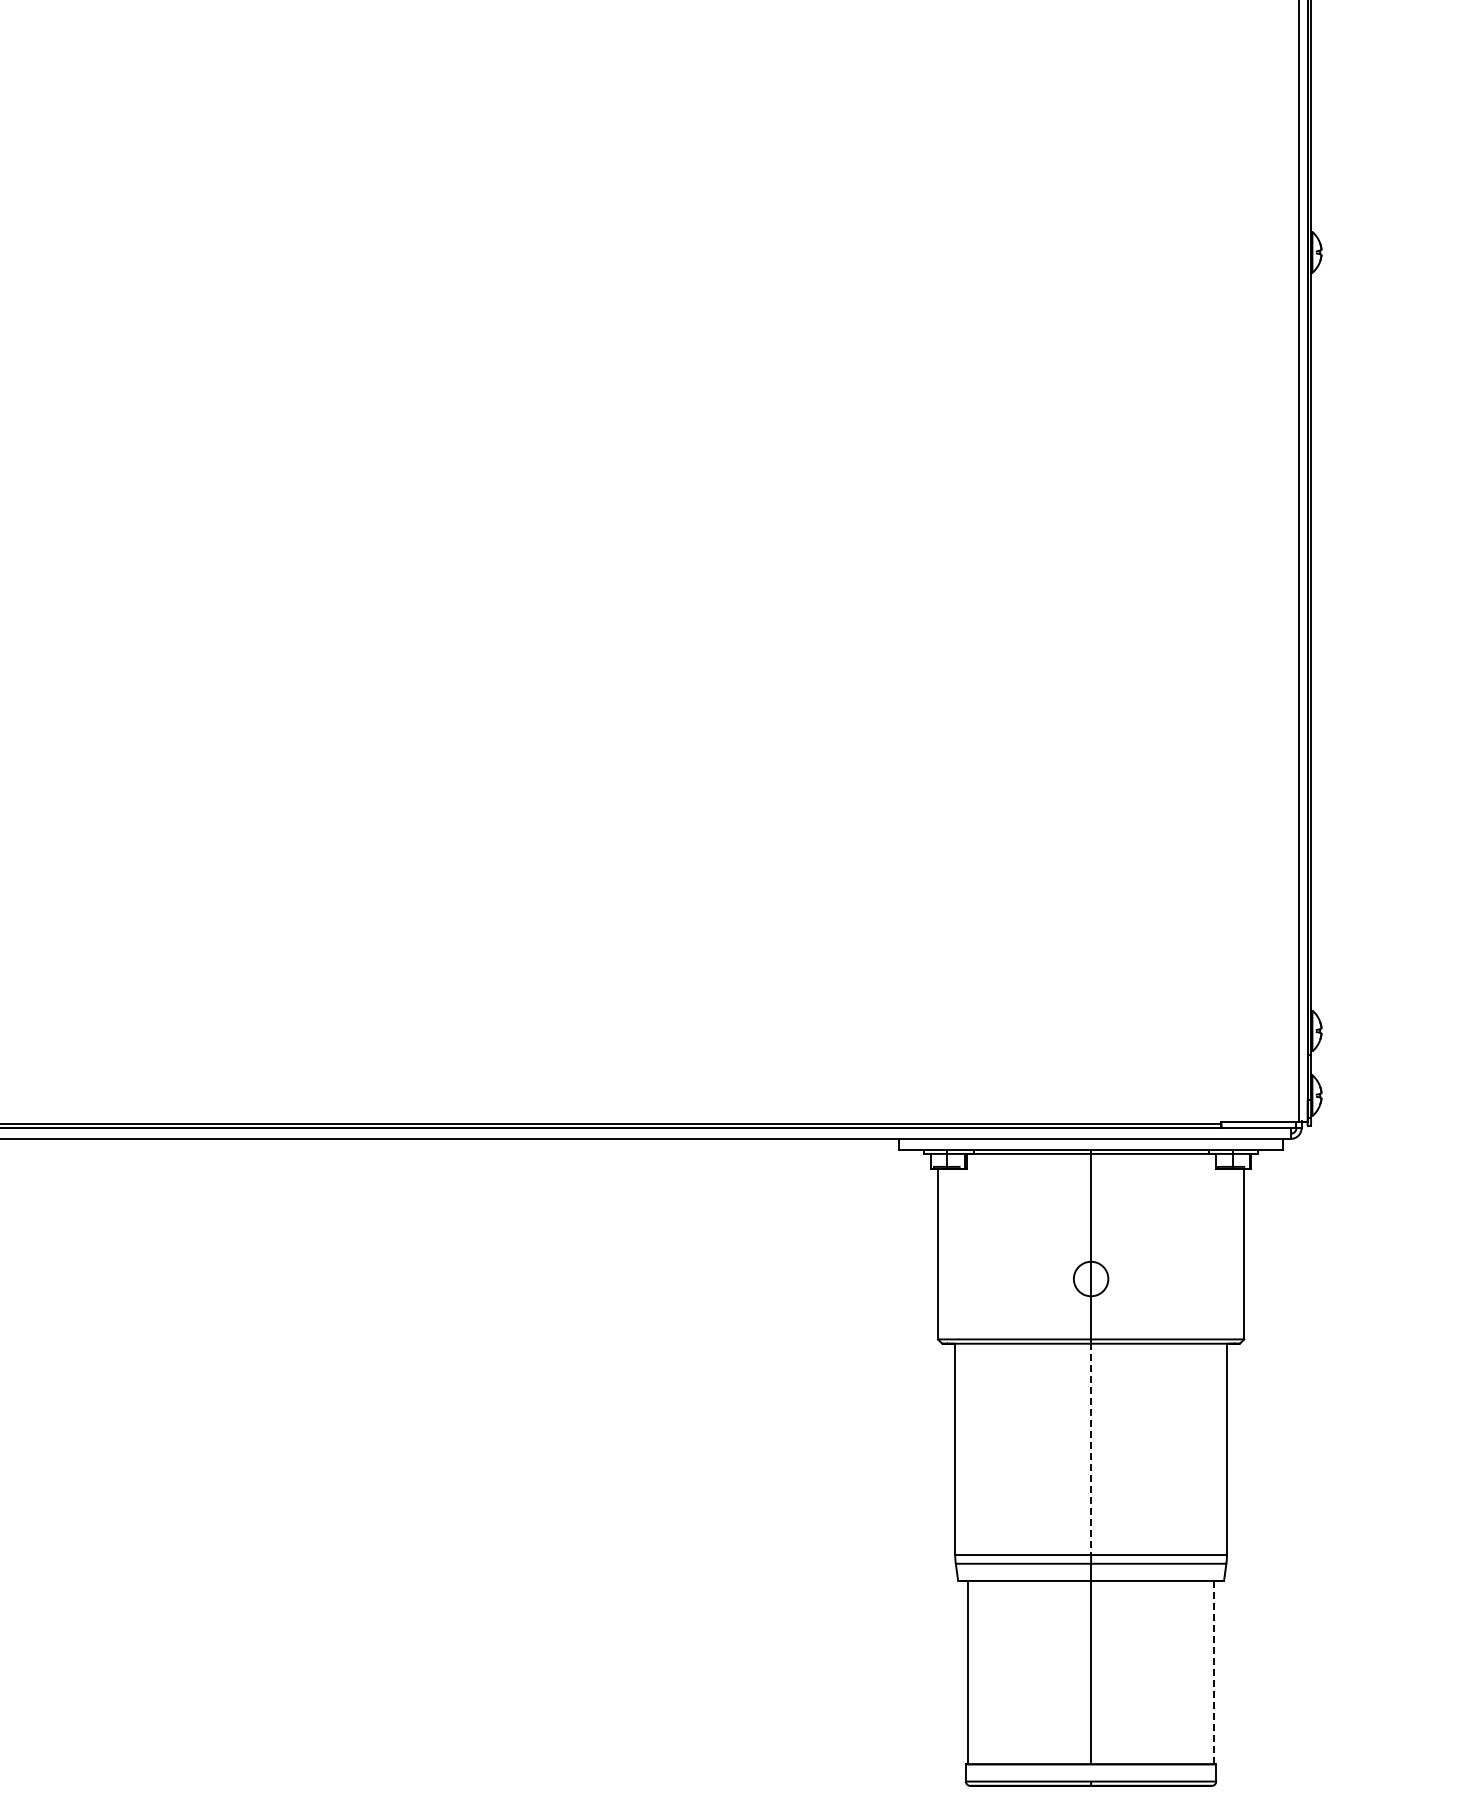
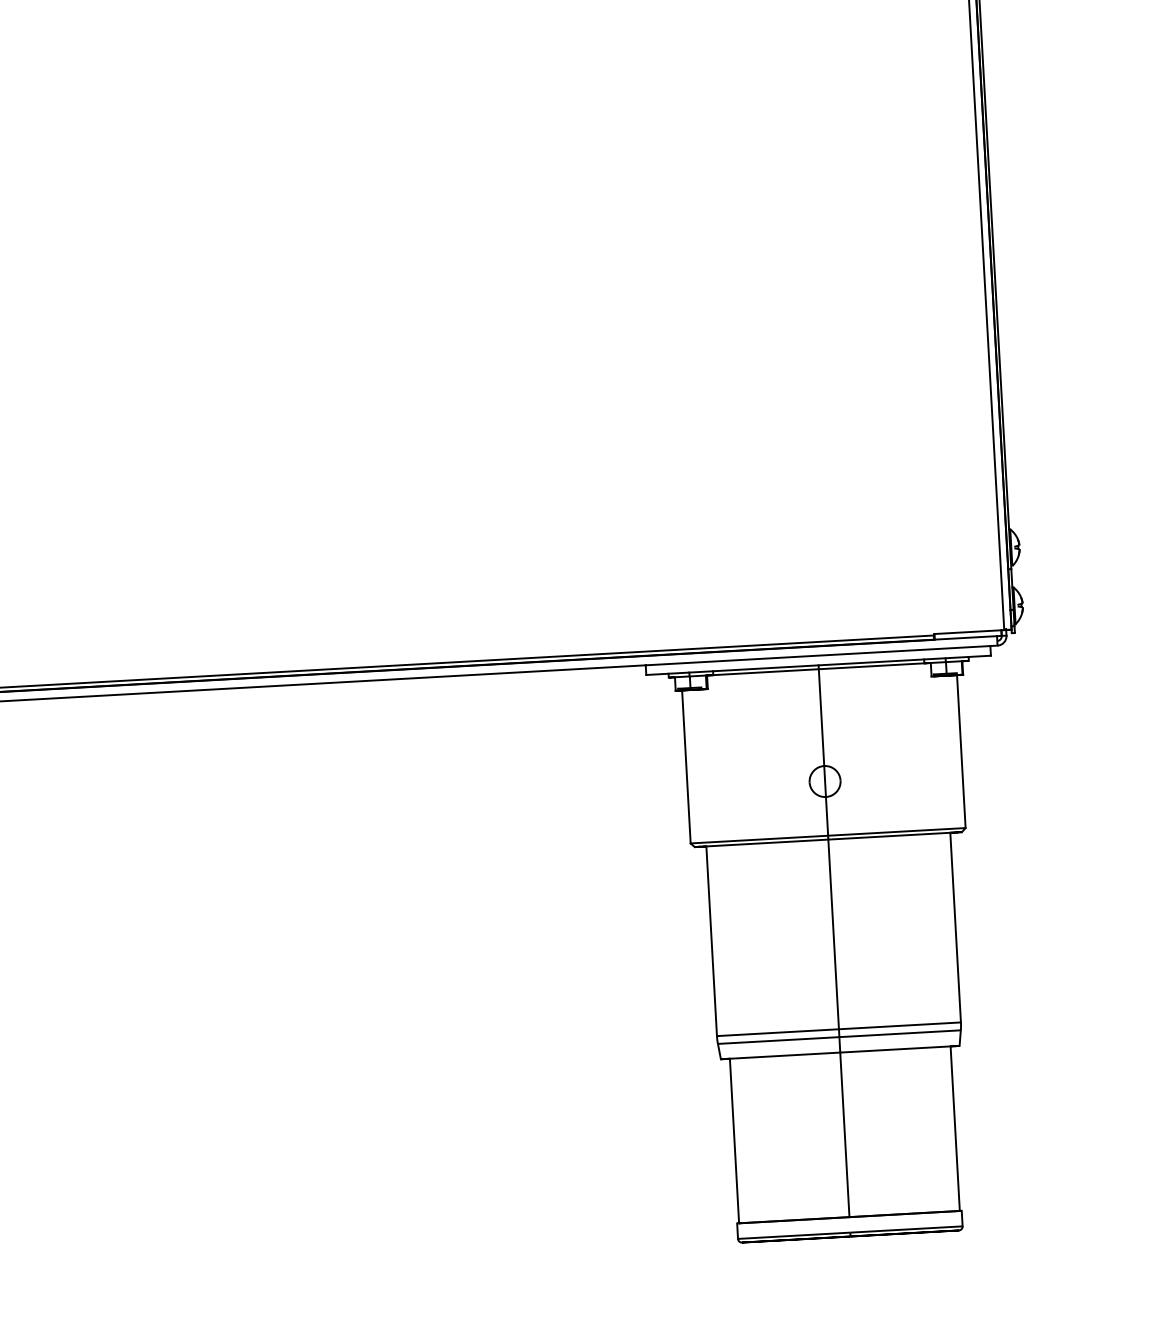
line: (1091, 1449) -> (834, 934), dashed -> solid
line: (1214, 1672) -> (955, 1128), dashed -> solid

